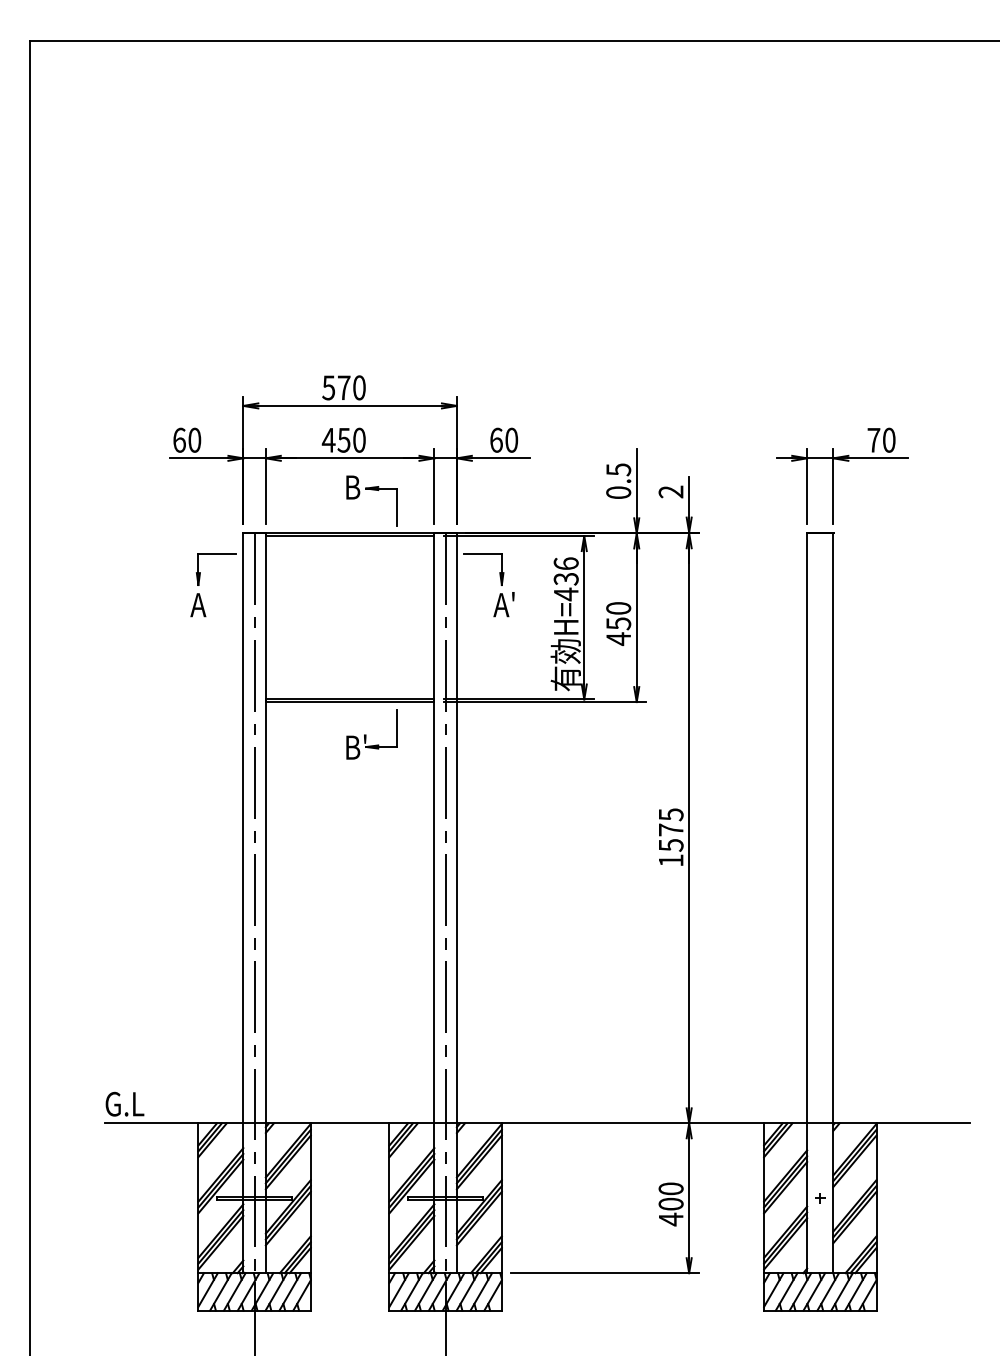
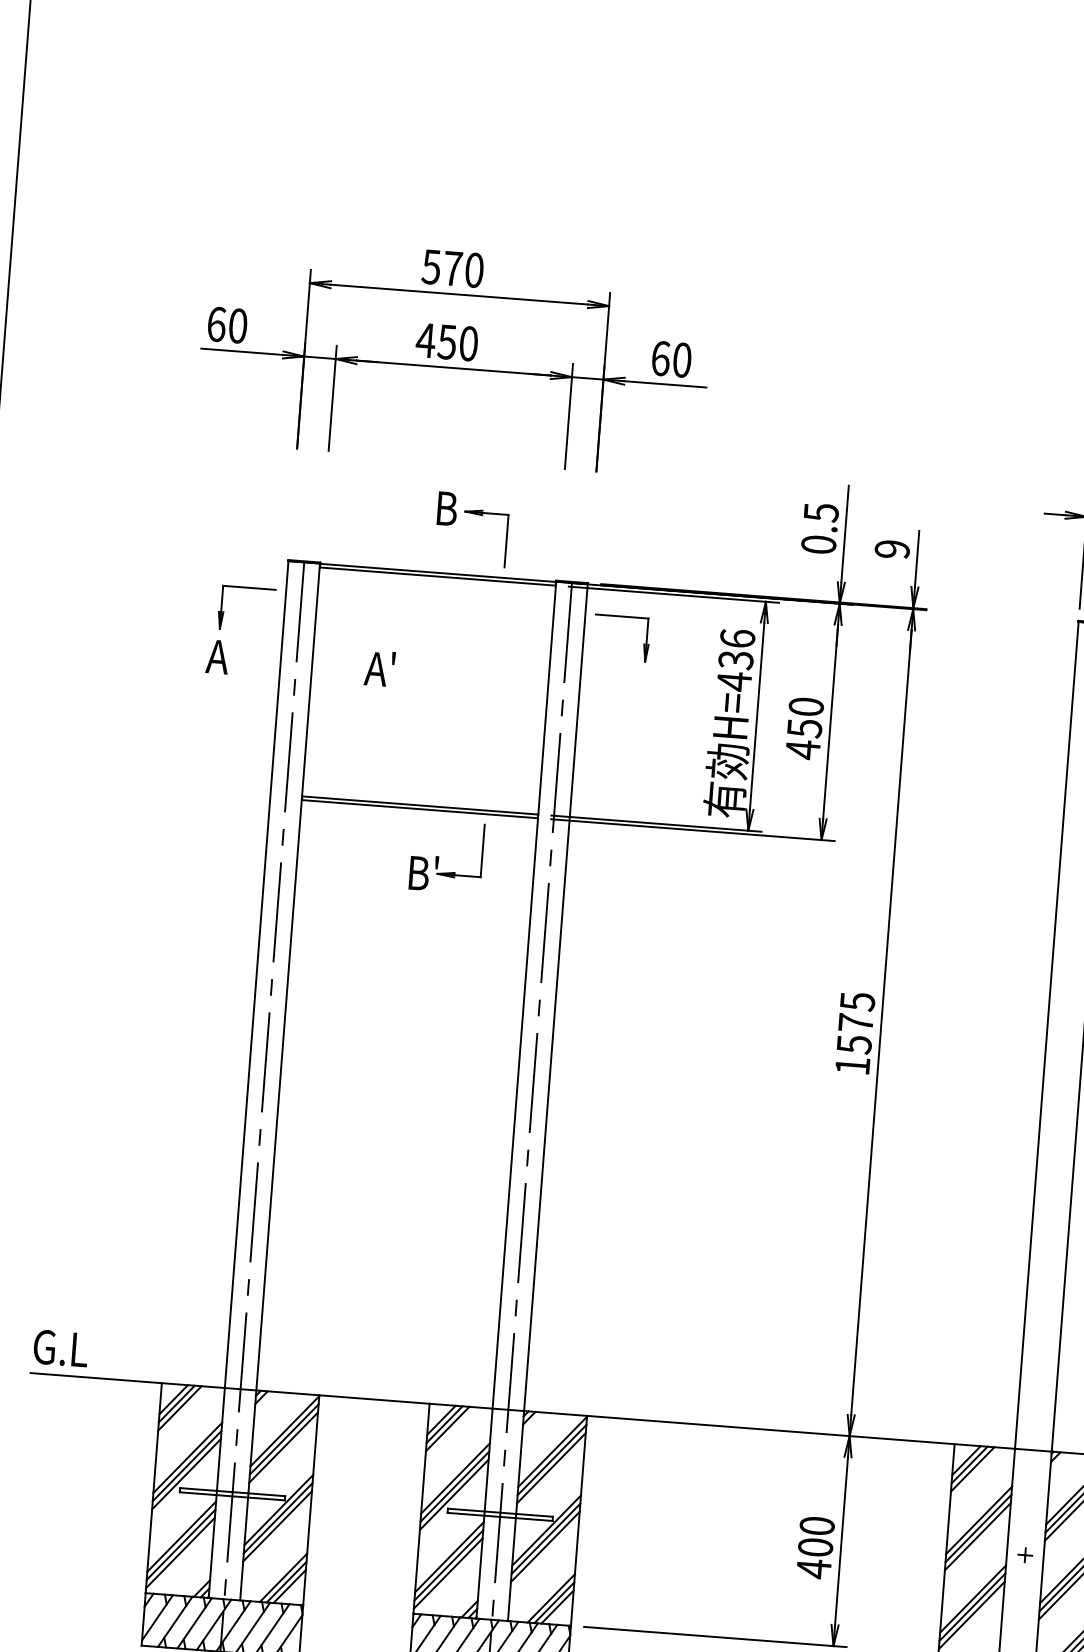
part: (349, 449) -> (453, 355), moved
text: (671, 491) -> (892, 548), 2 -> 9
text: (503, 604) -> (379, 668), moved

